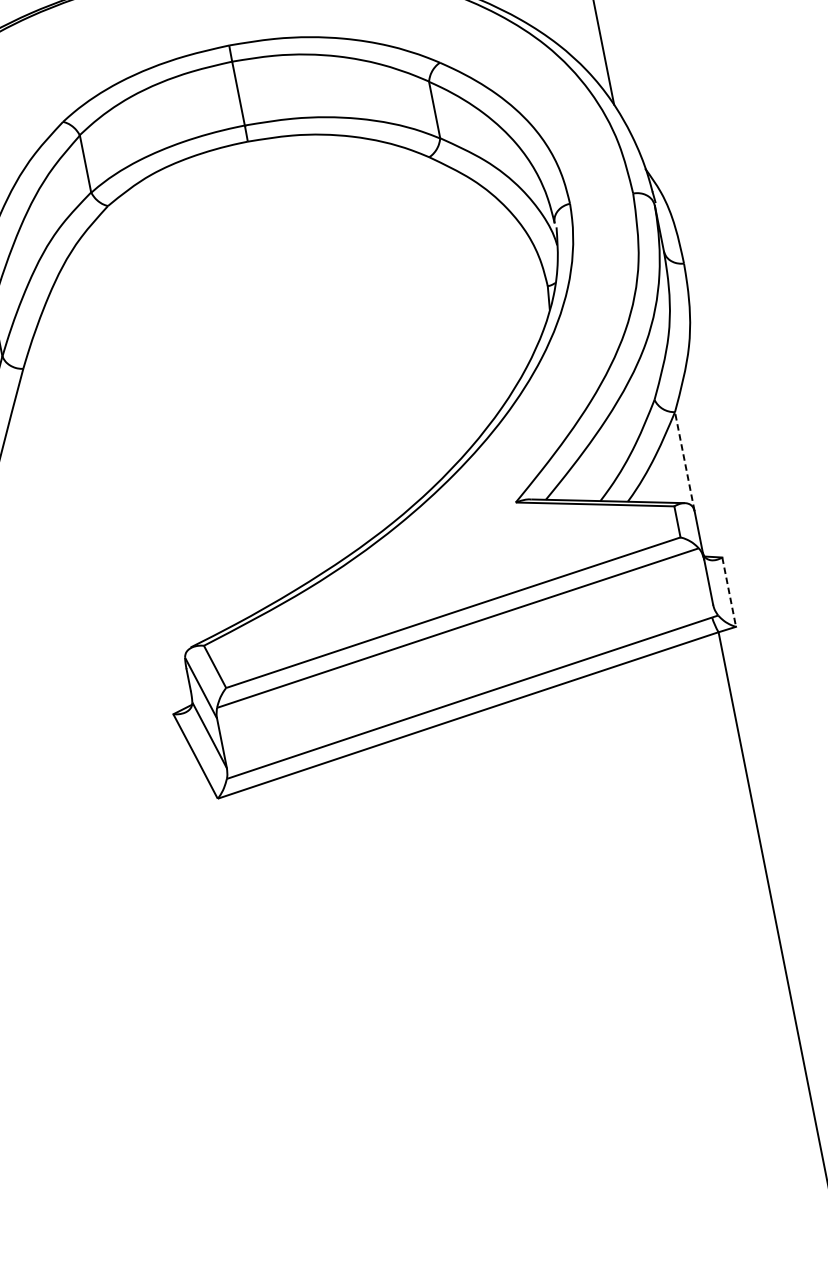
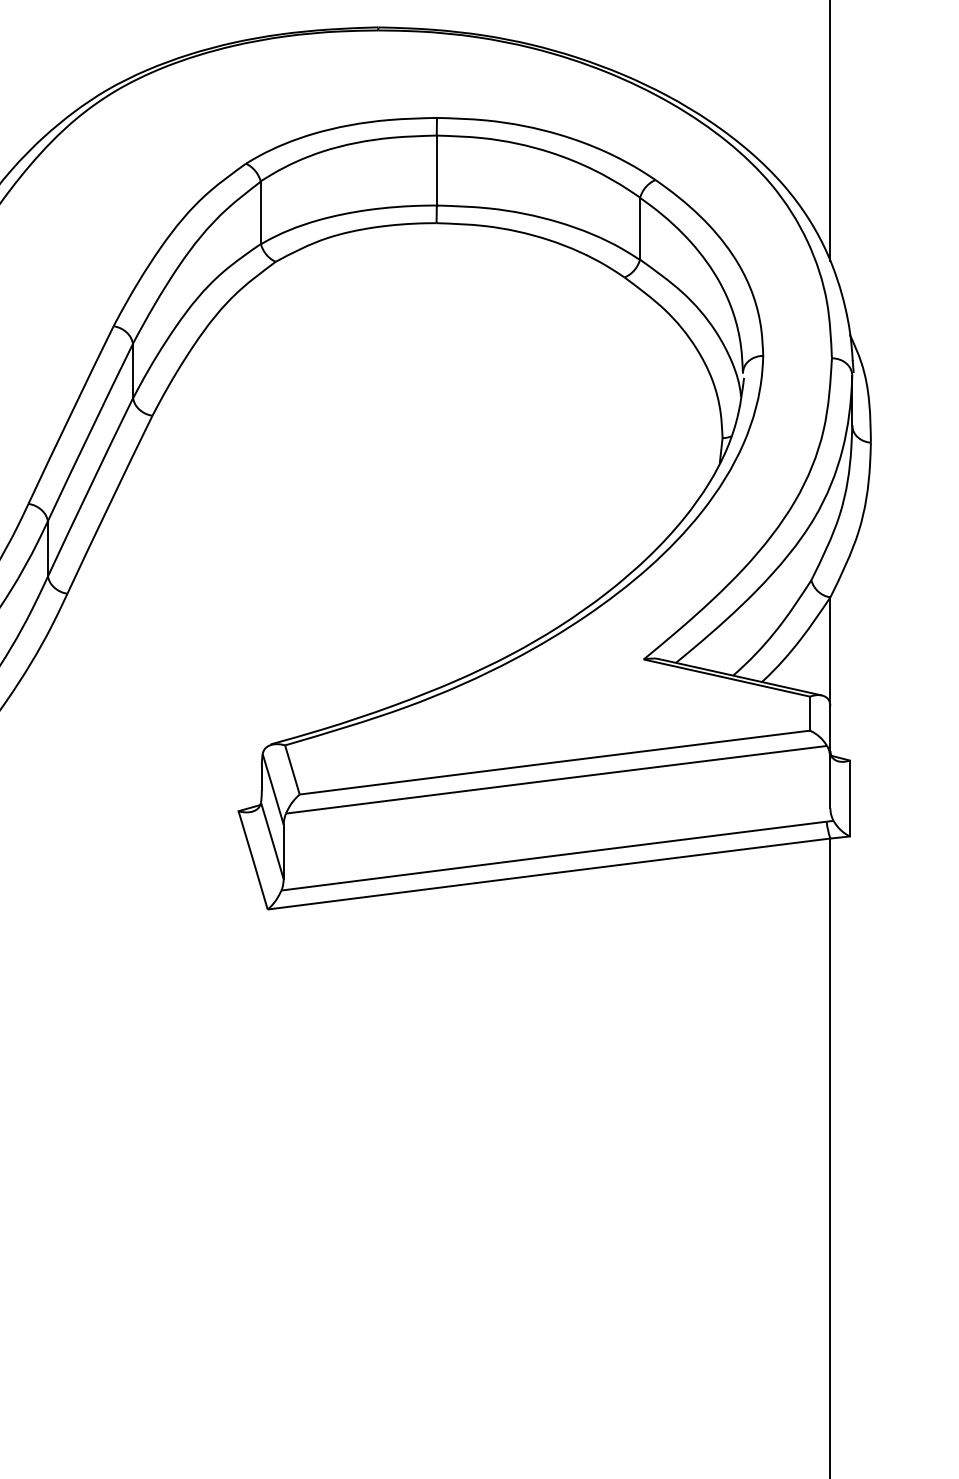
line: (684, 461) -> (830, 651), dashed -> solid
line: (728, 592) -> (849, 798), dashed -> solid

